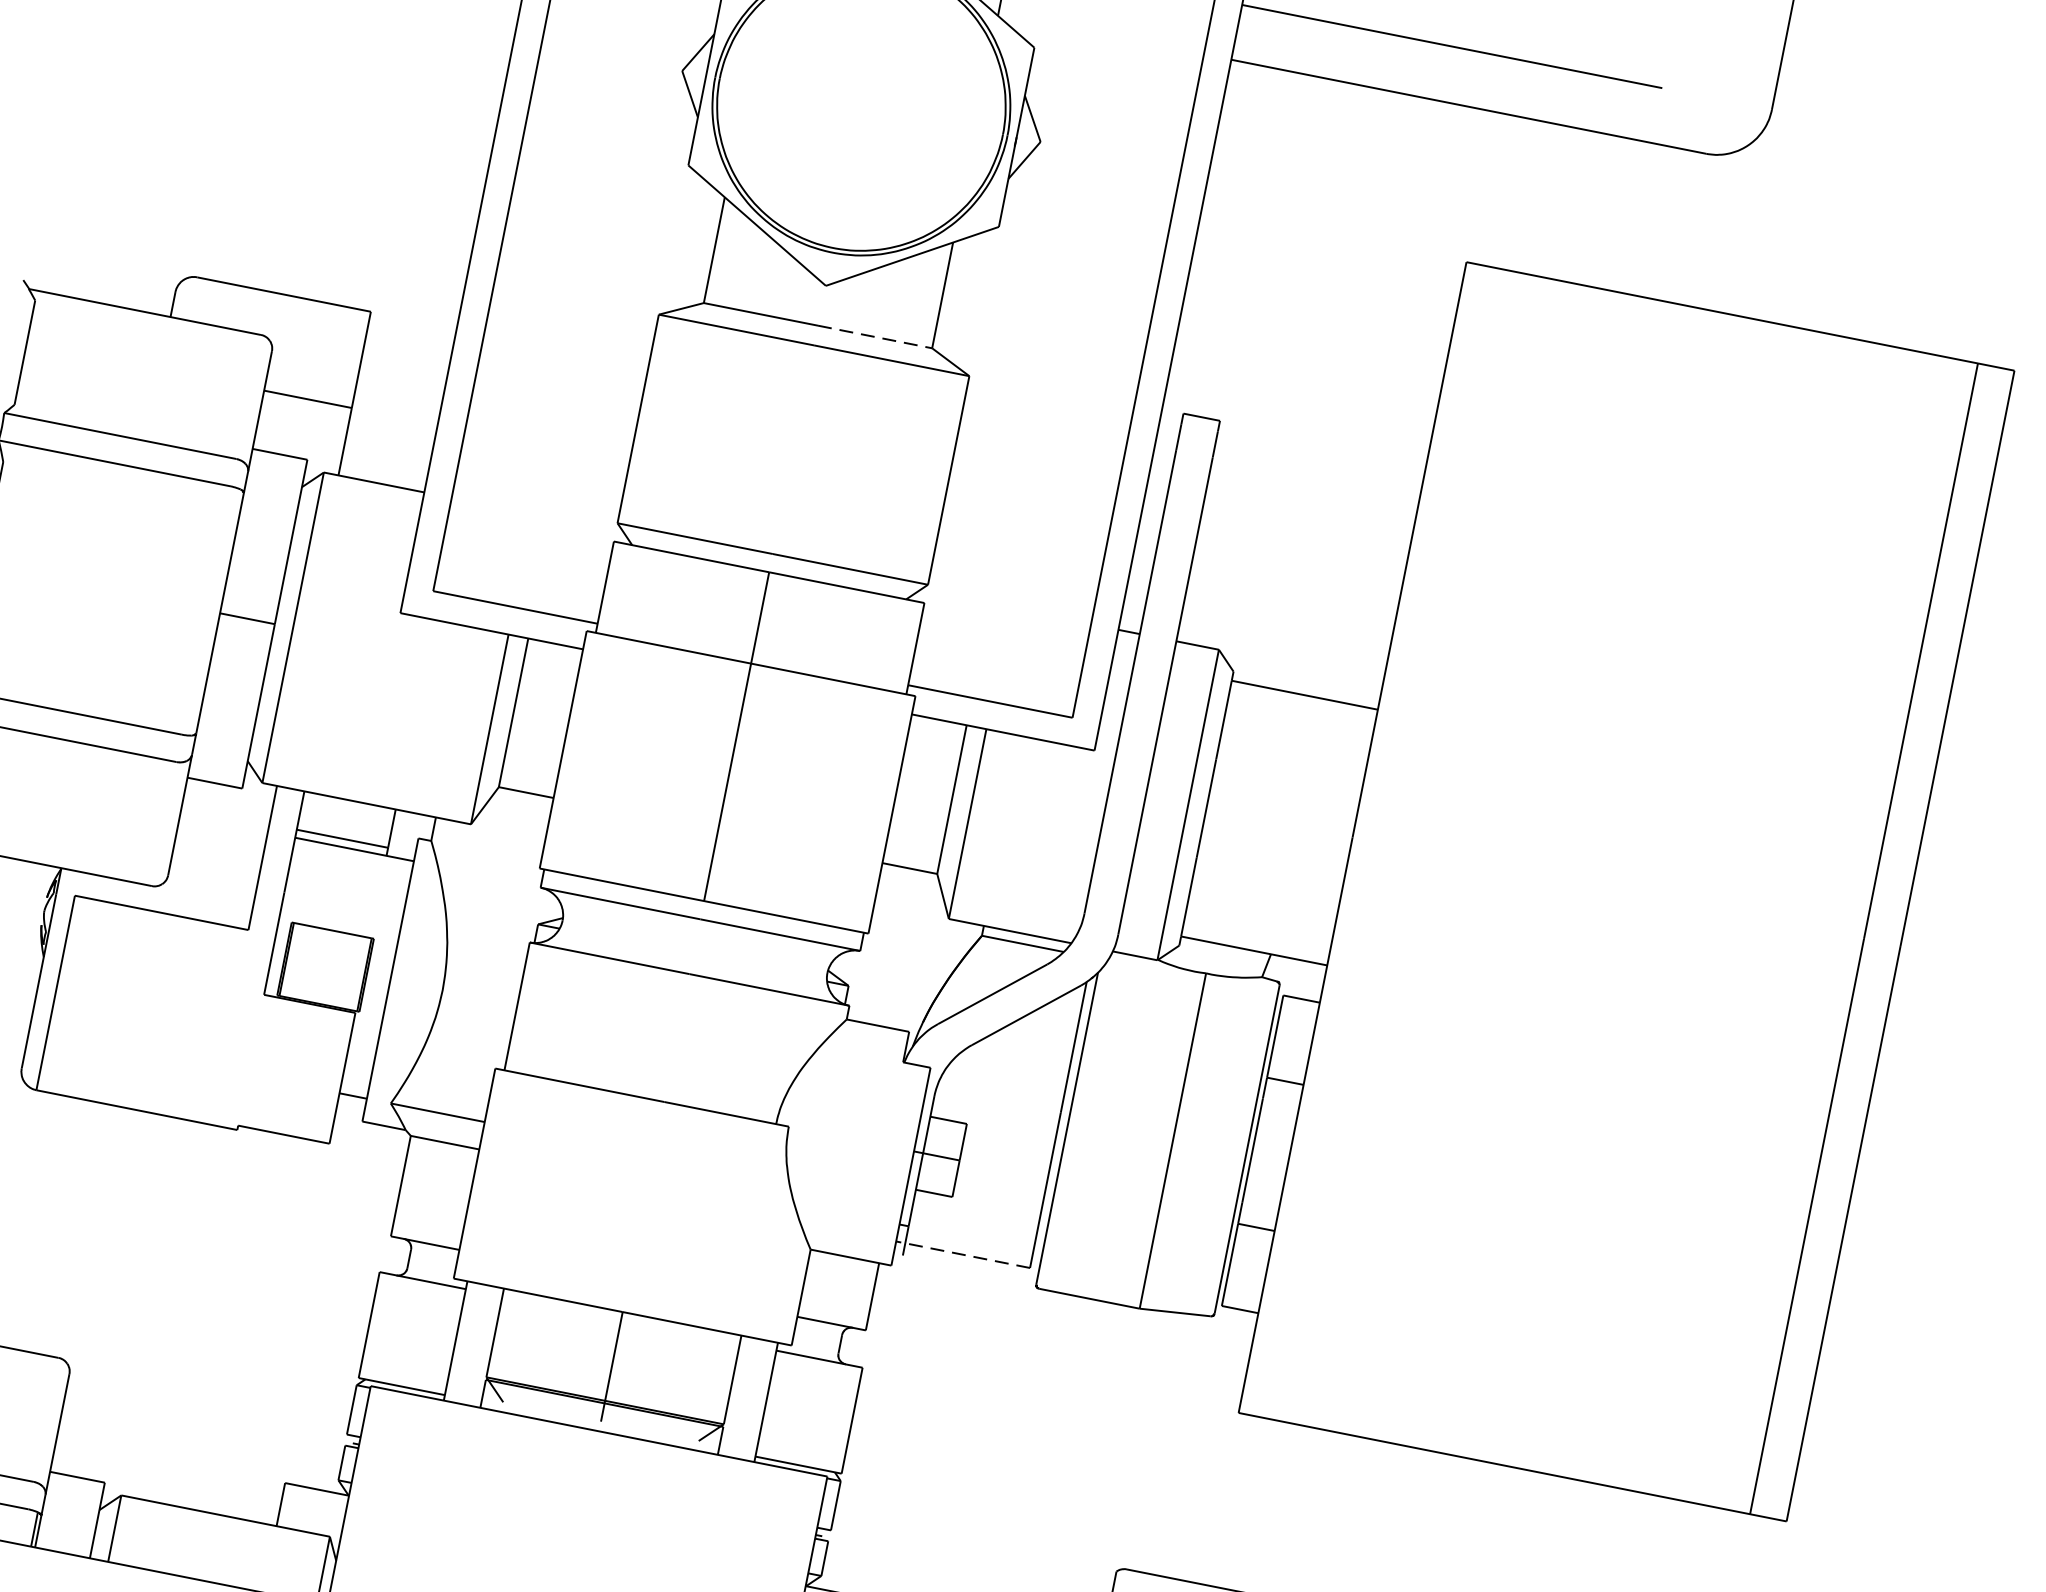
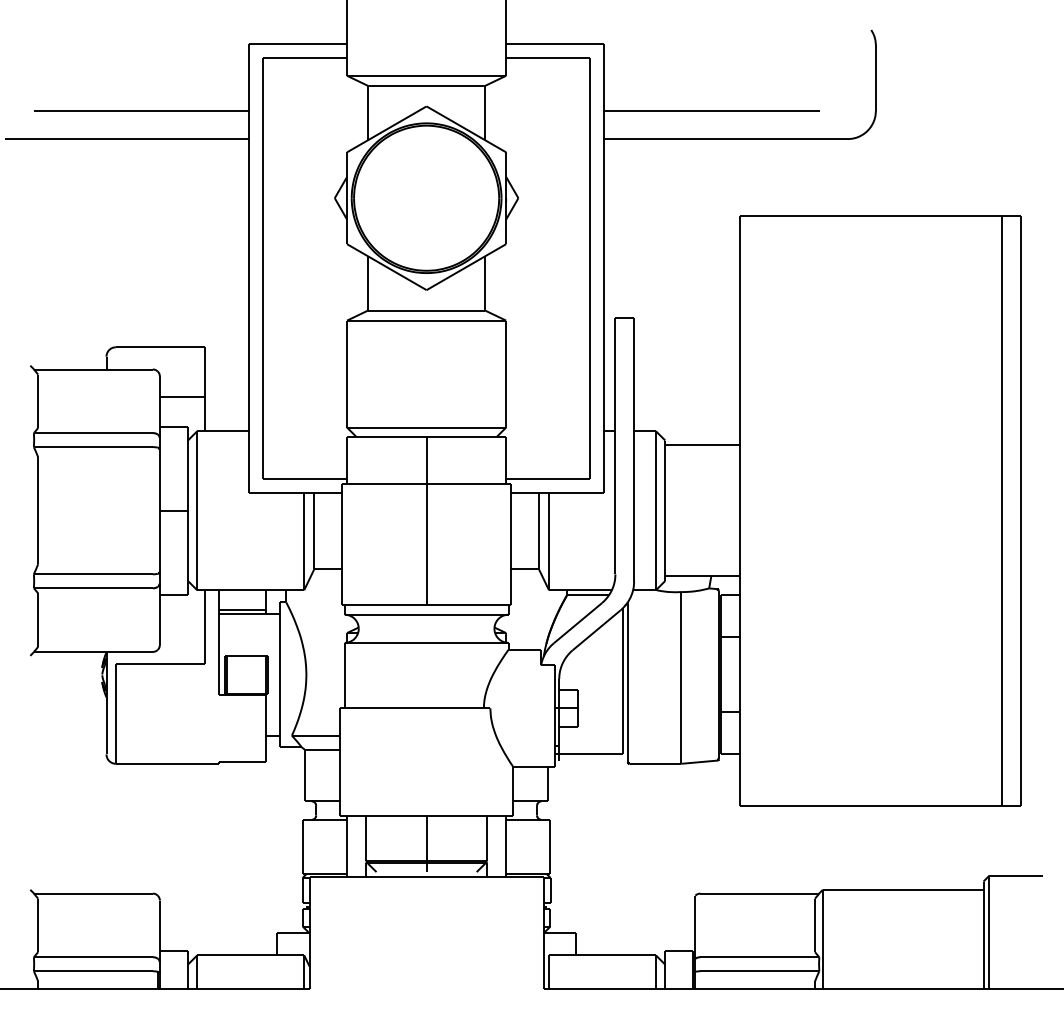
line: (876, 337) -> (456, 310), dashed -> solid
line: (962, 1254) -> (588, 754), dashed -> solid

